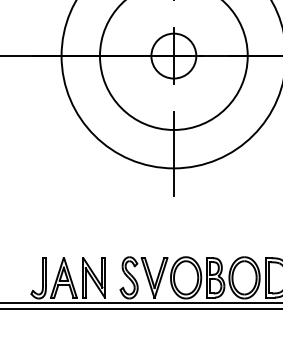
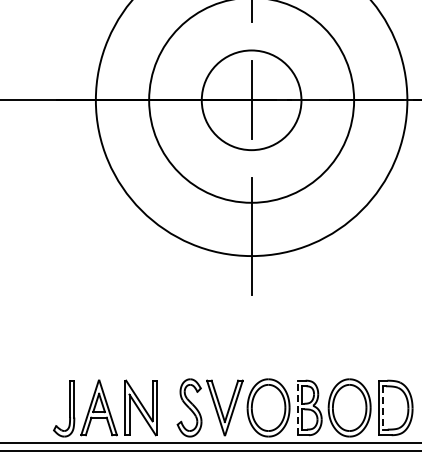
circle: (173, 56) -> (251, 100), size x1.6
line: (206, 277) -> (297, 407), solid -> dashed
line: (268, 277) -> (383, 407), solid -> dashed

